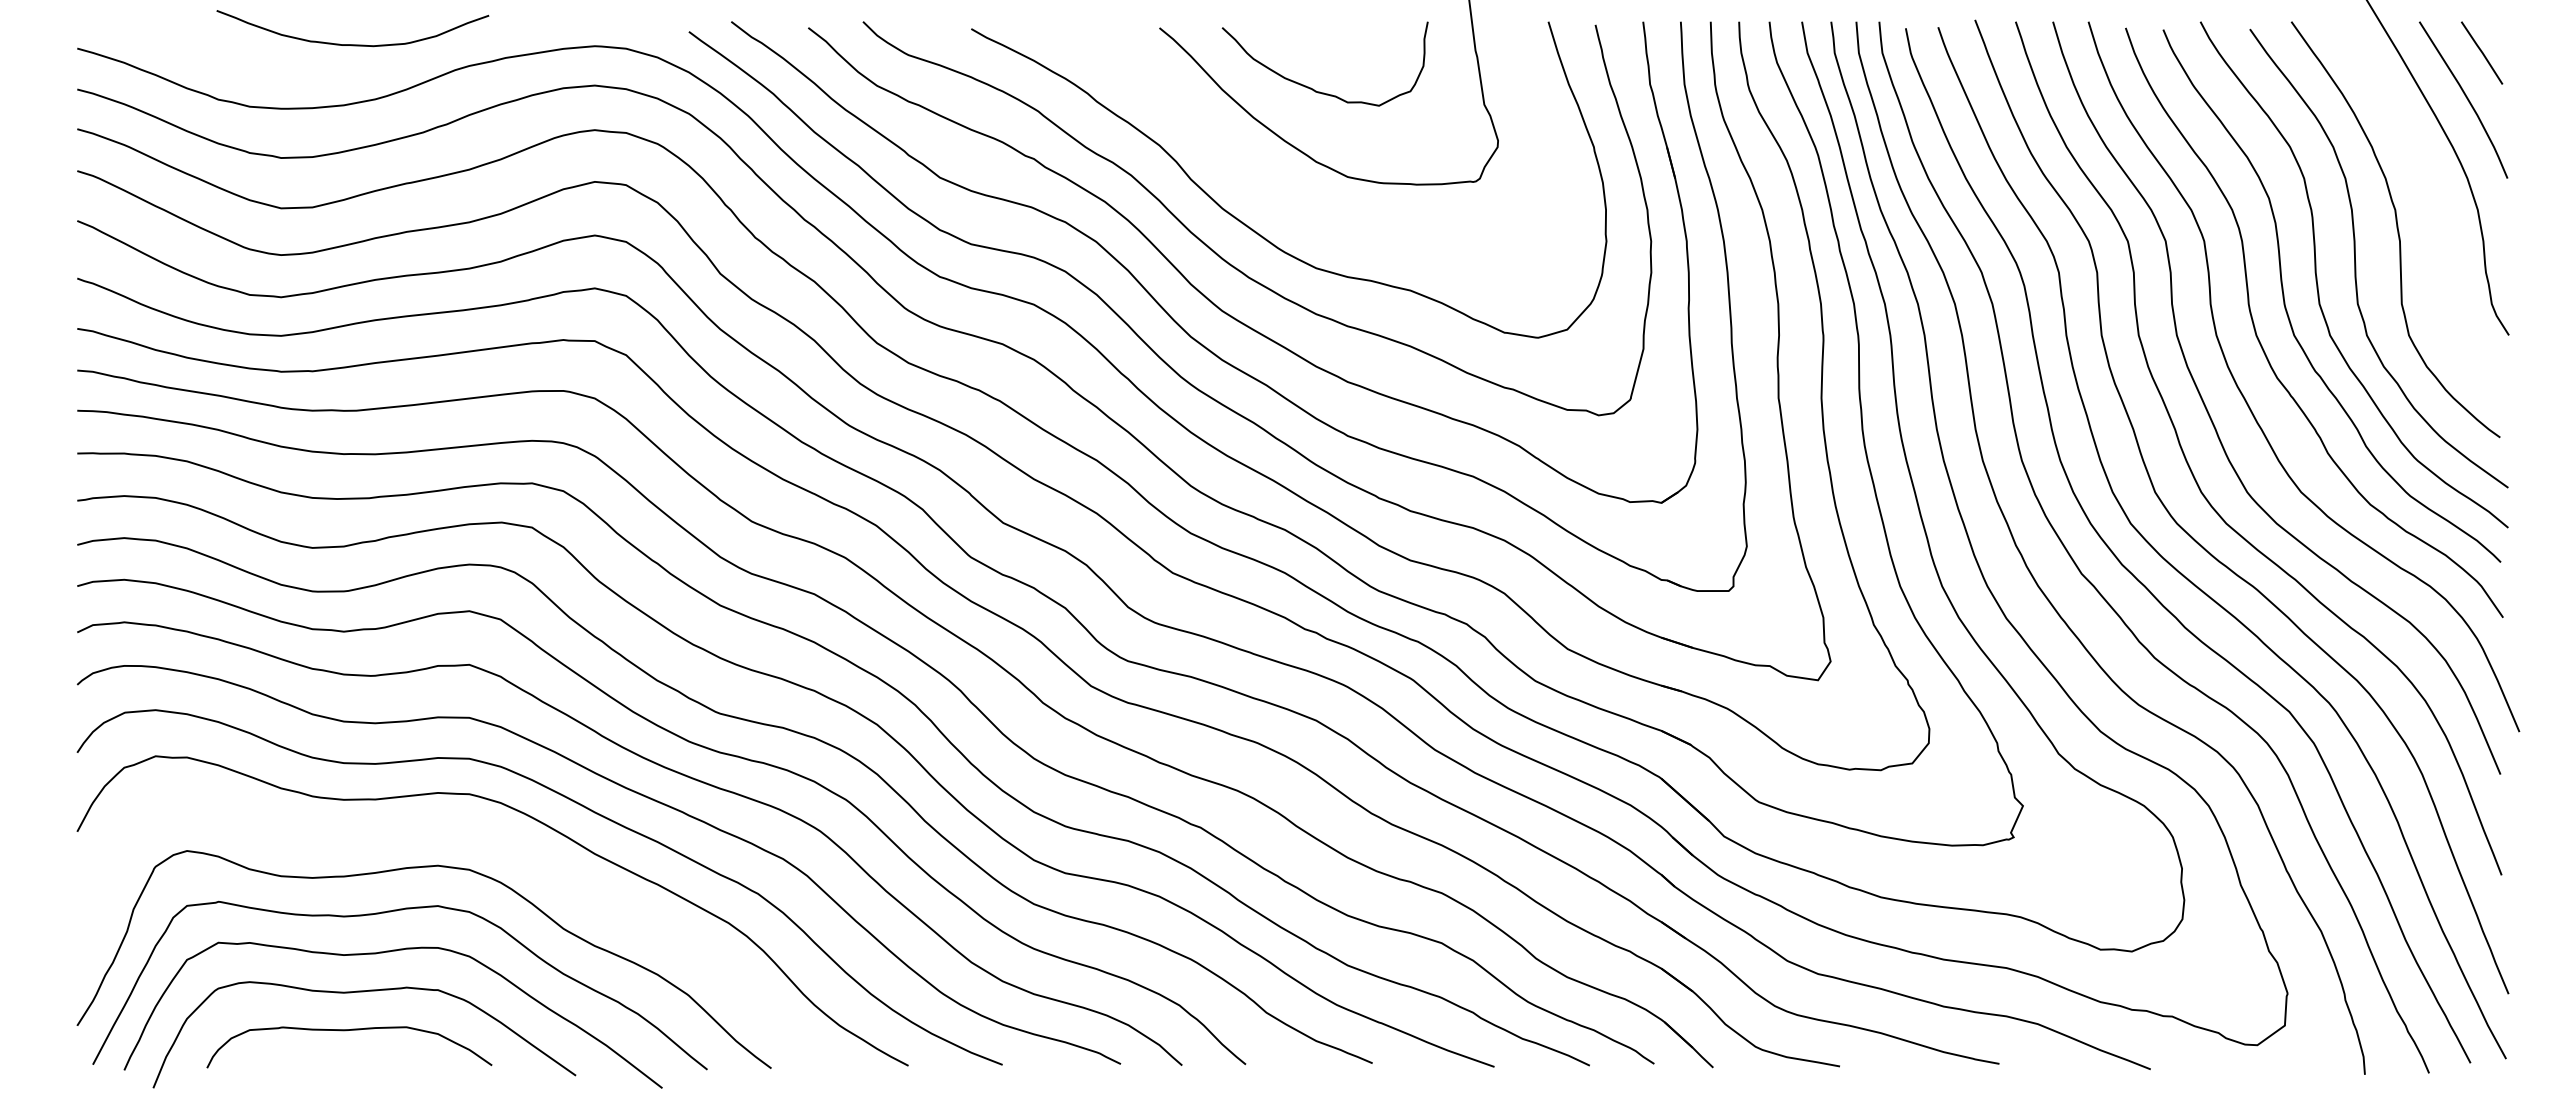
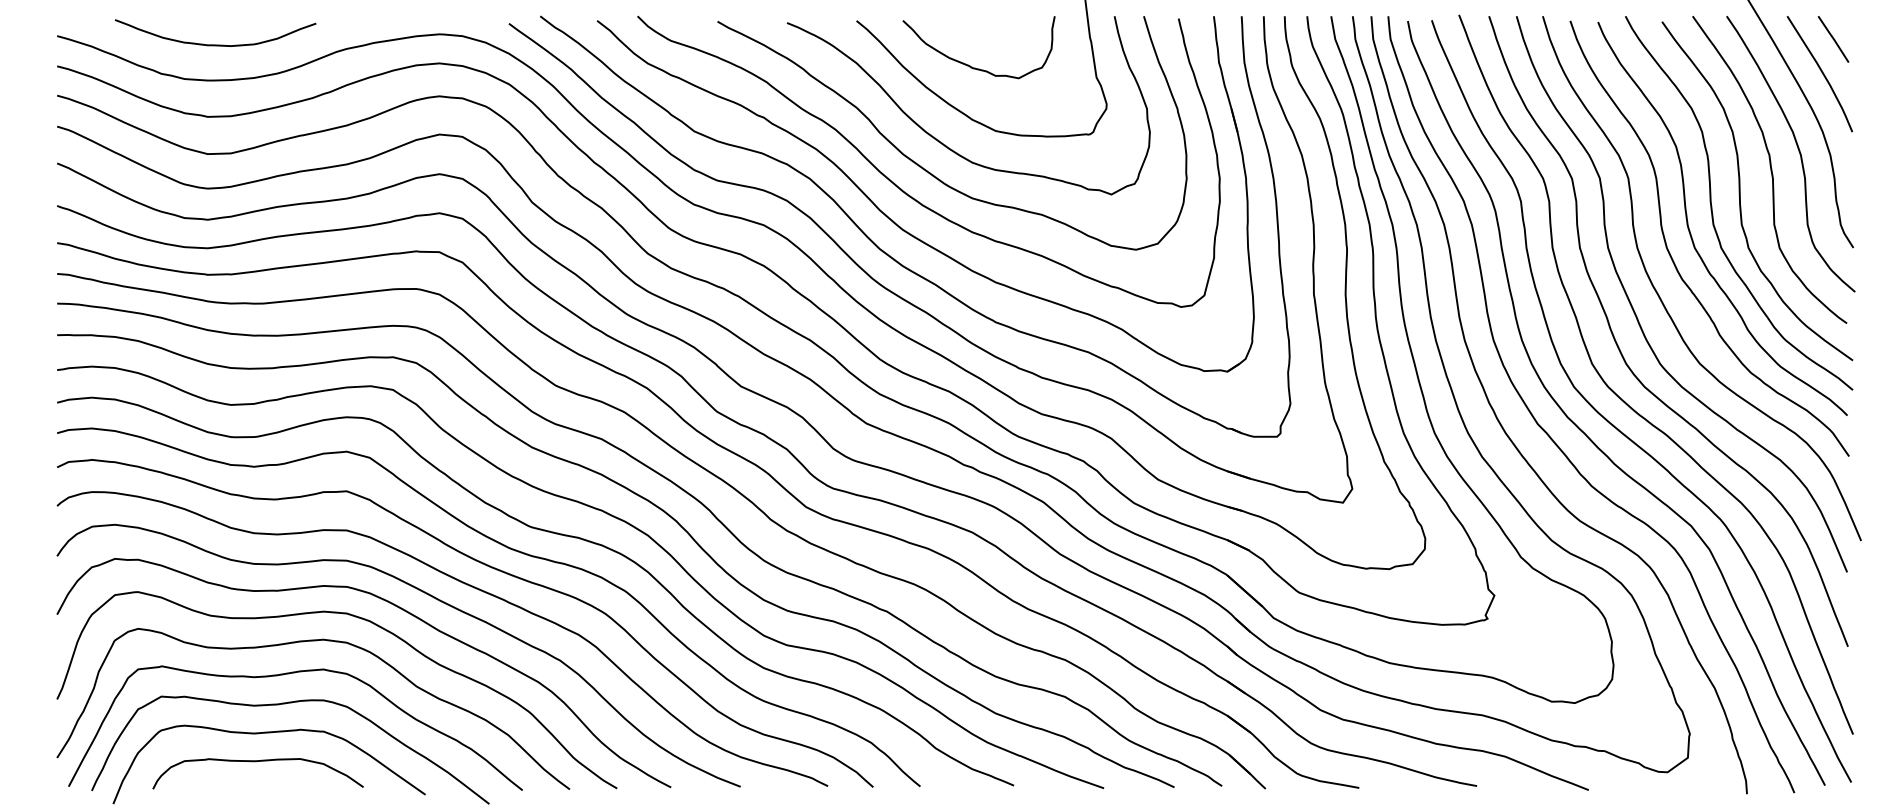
curve: (352, 44) -> (215, 44), moved
curve: (1276, 193) -> (943, 143), added
curve: (2434, 203) -> (1798, 150), added
curve: (487, 837) -> (360, 618), added

